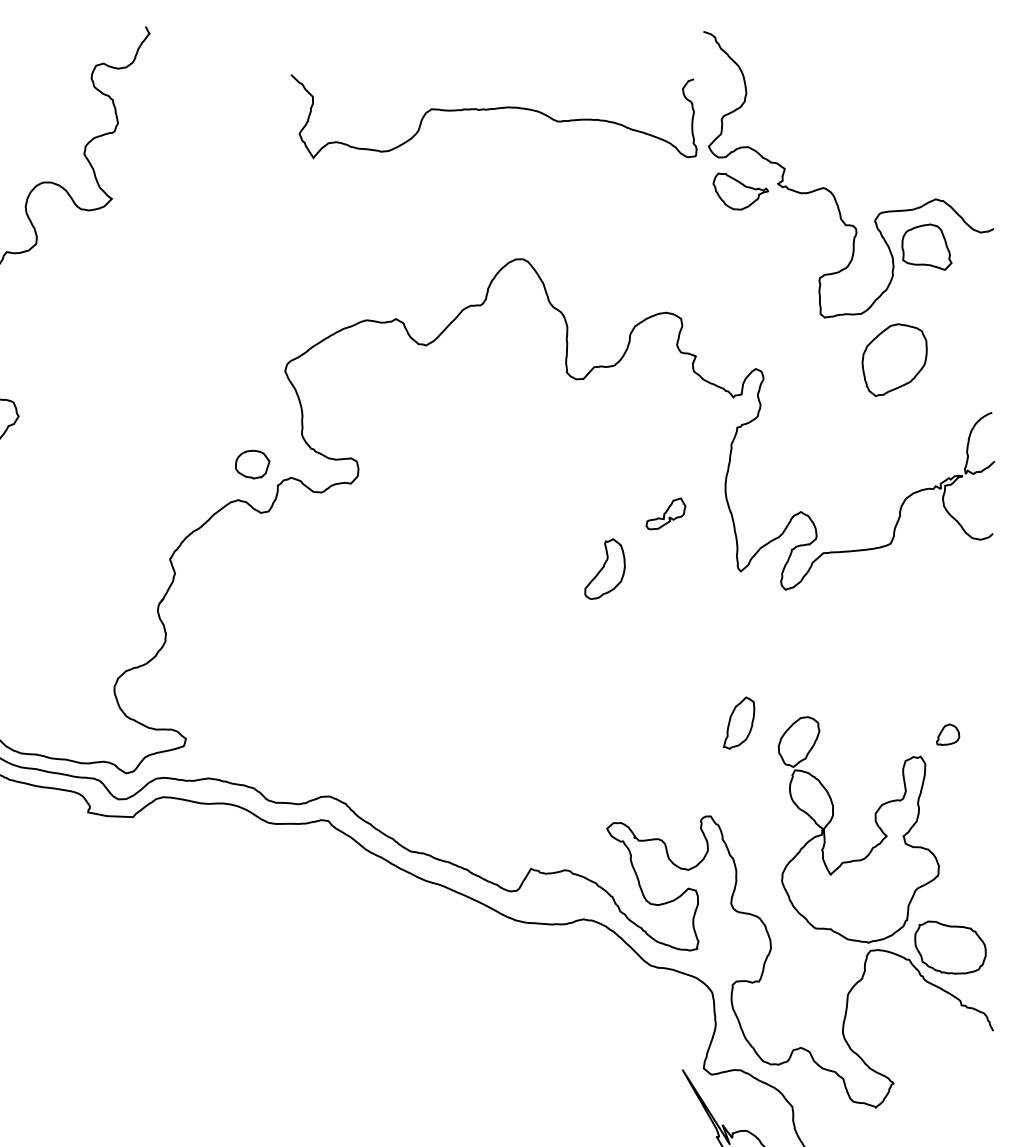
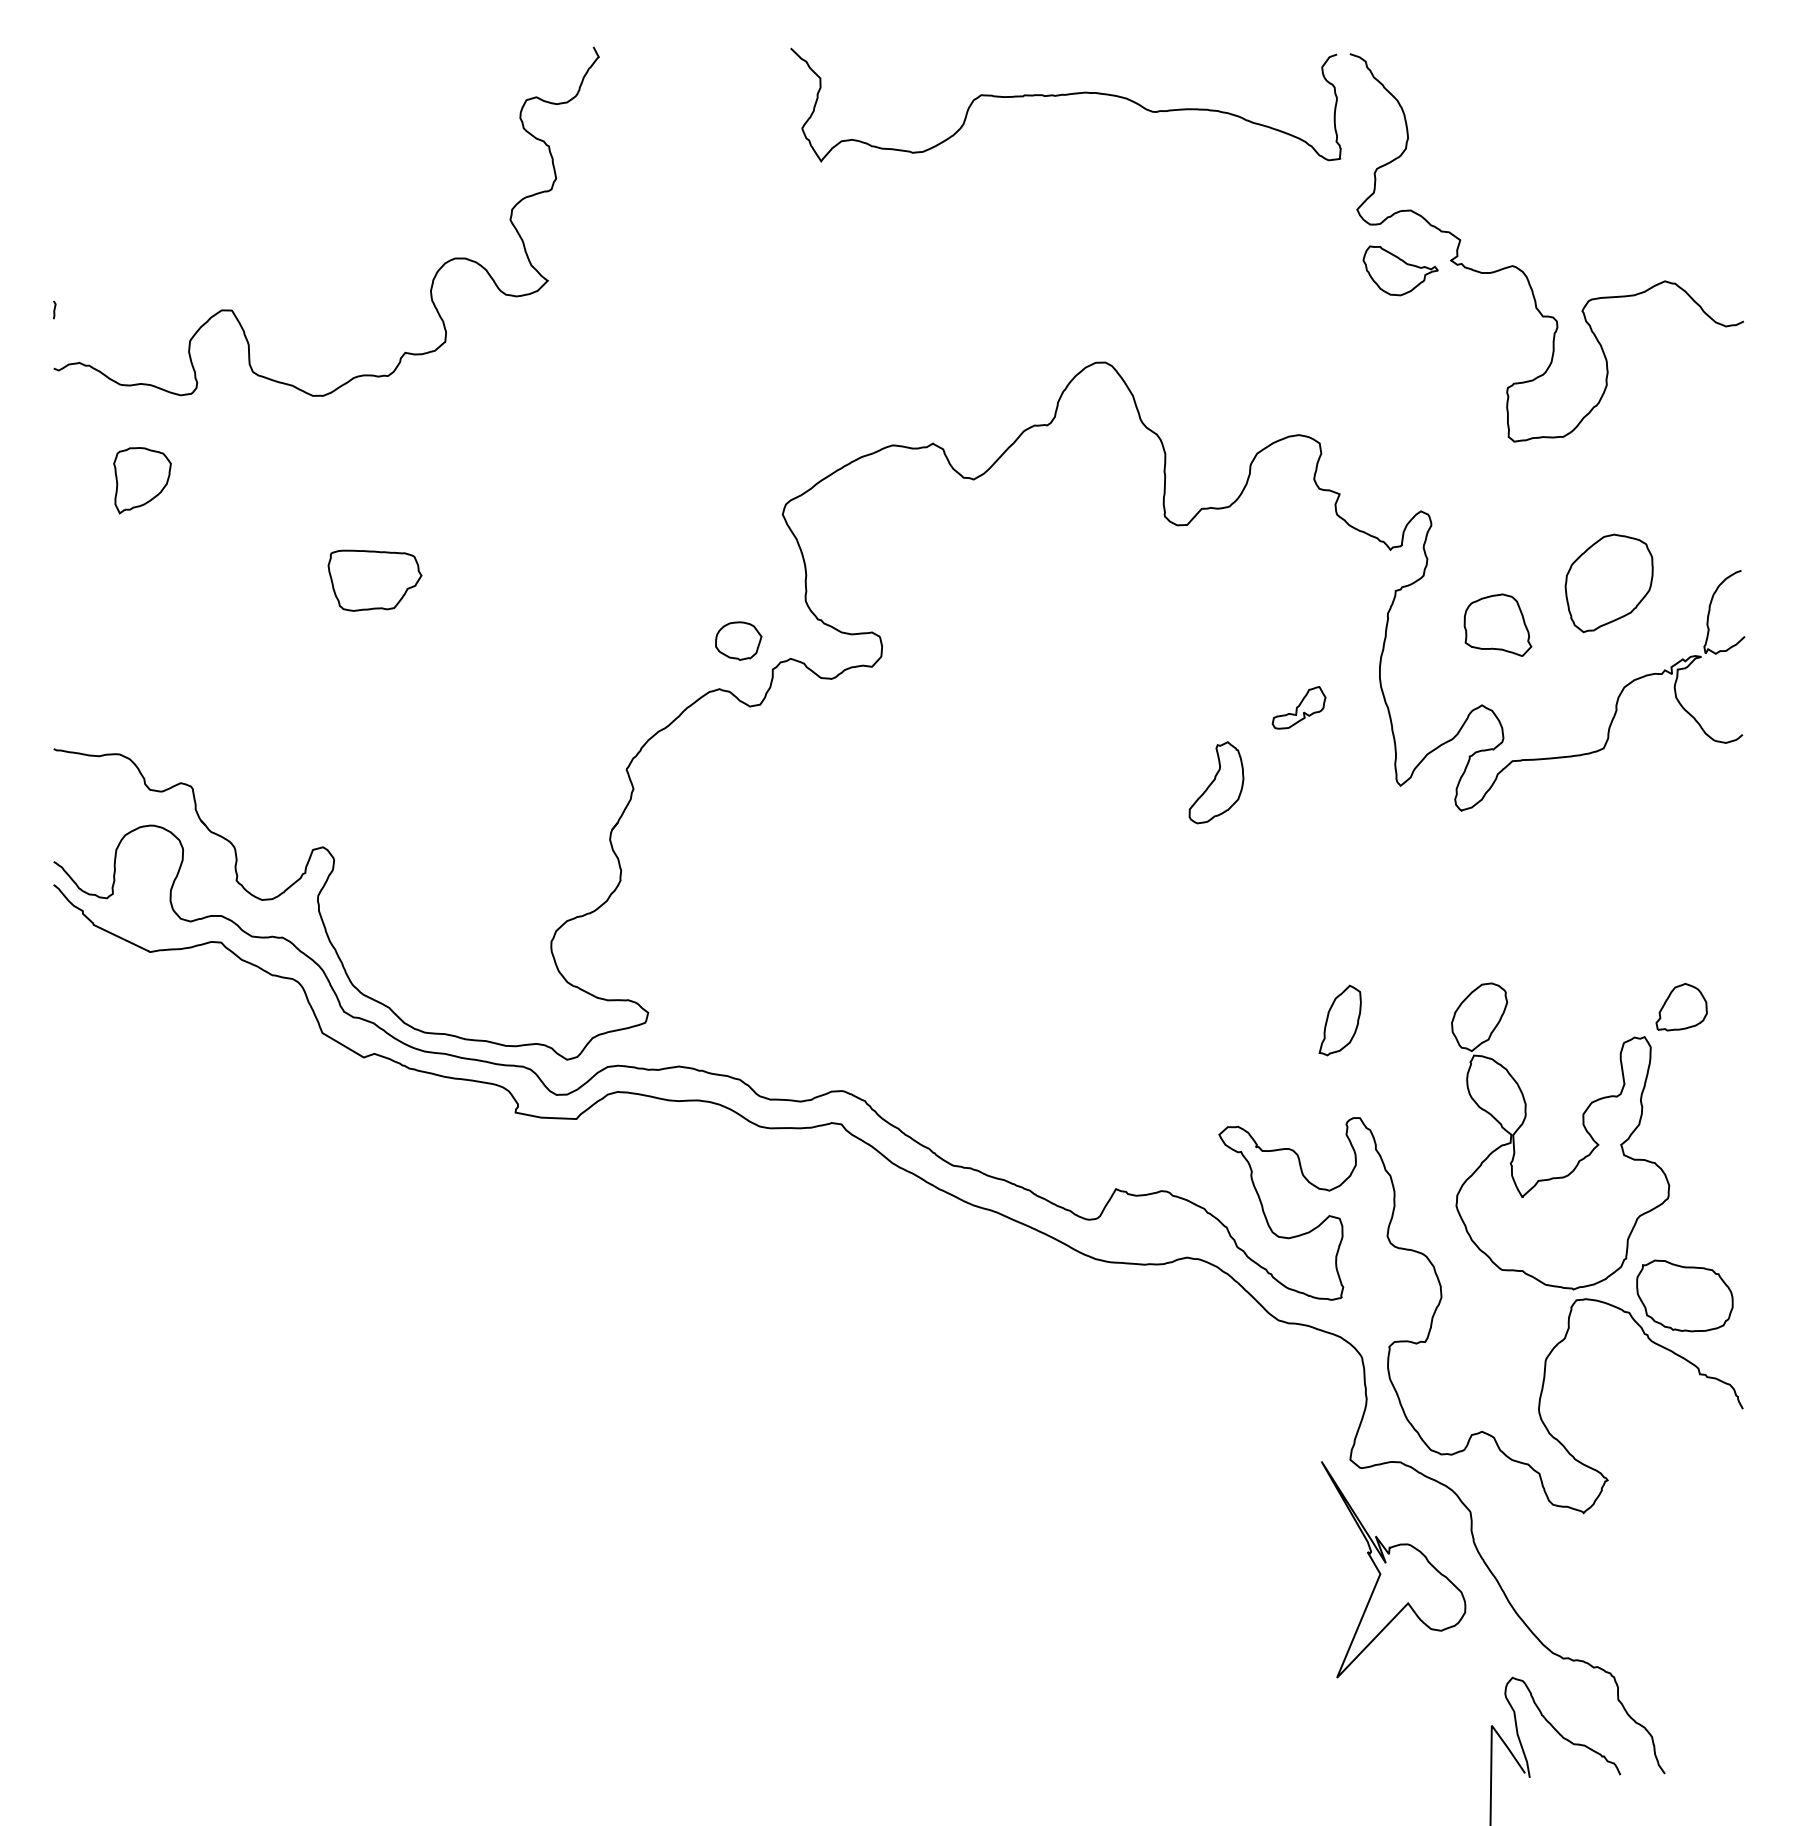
curve: (493, 109) -> (1065, 95), moved
part: (926, 246) -> (1497, 624), moved
part: (894, 360) -> (1608, 583), moved
part: (738, 723) -> (1339, 1020), moved
part: (948, 734) -> (1681, 1007), size x1.67

